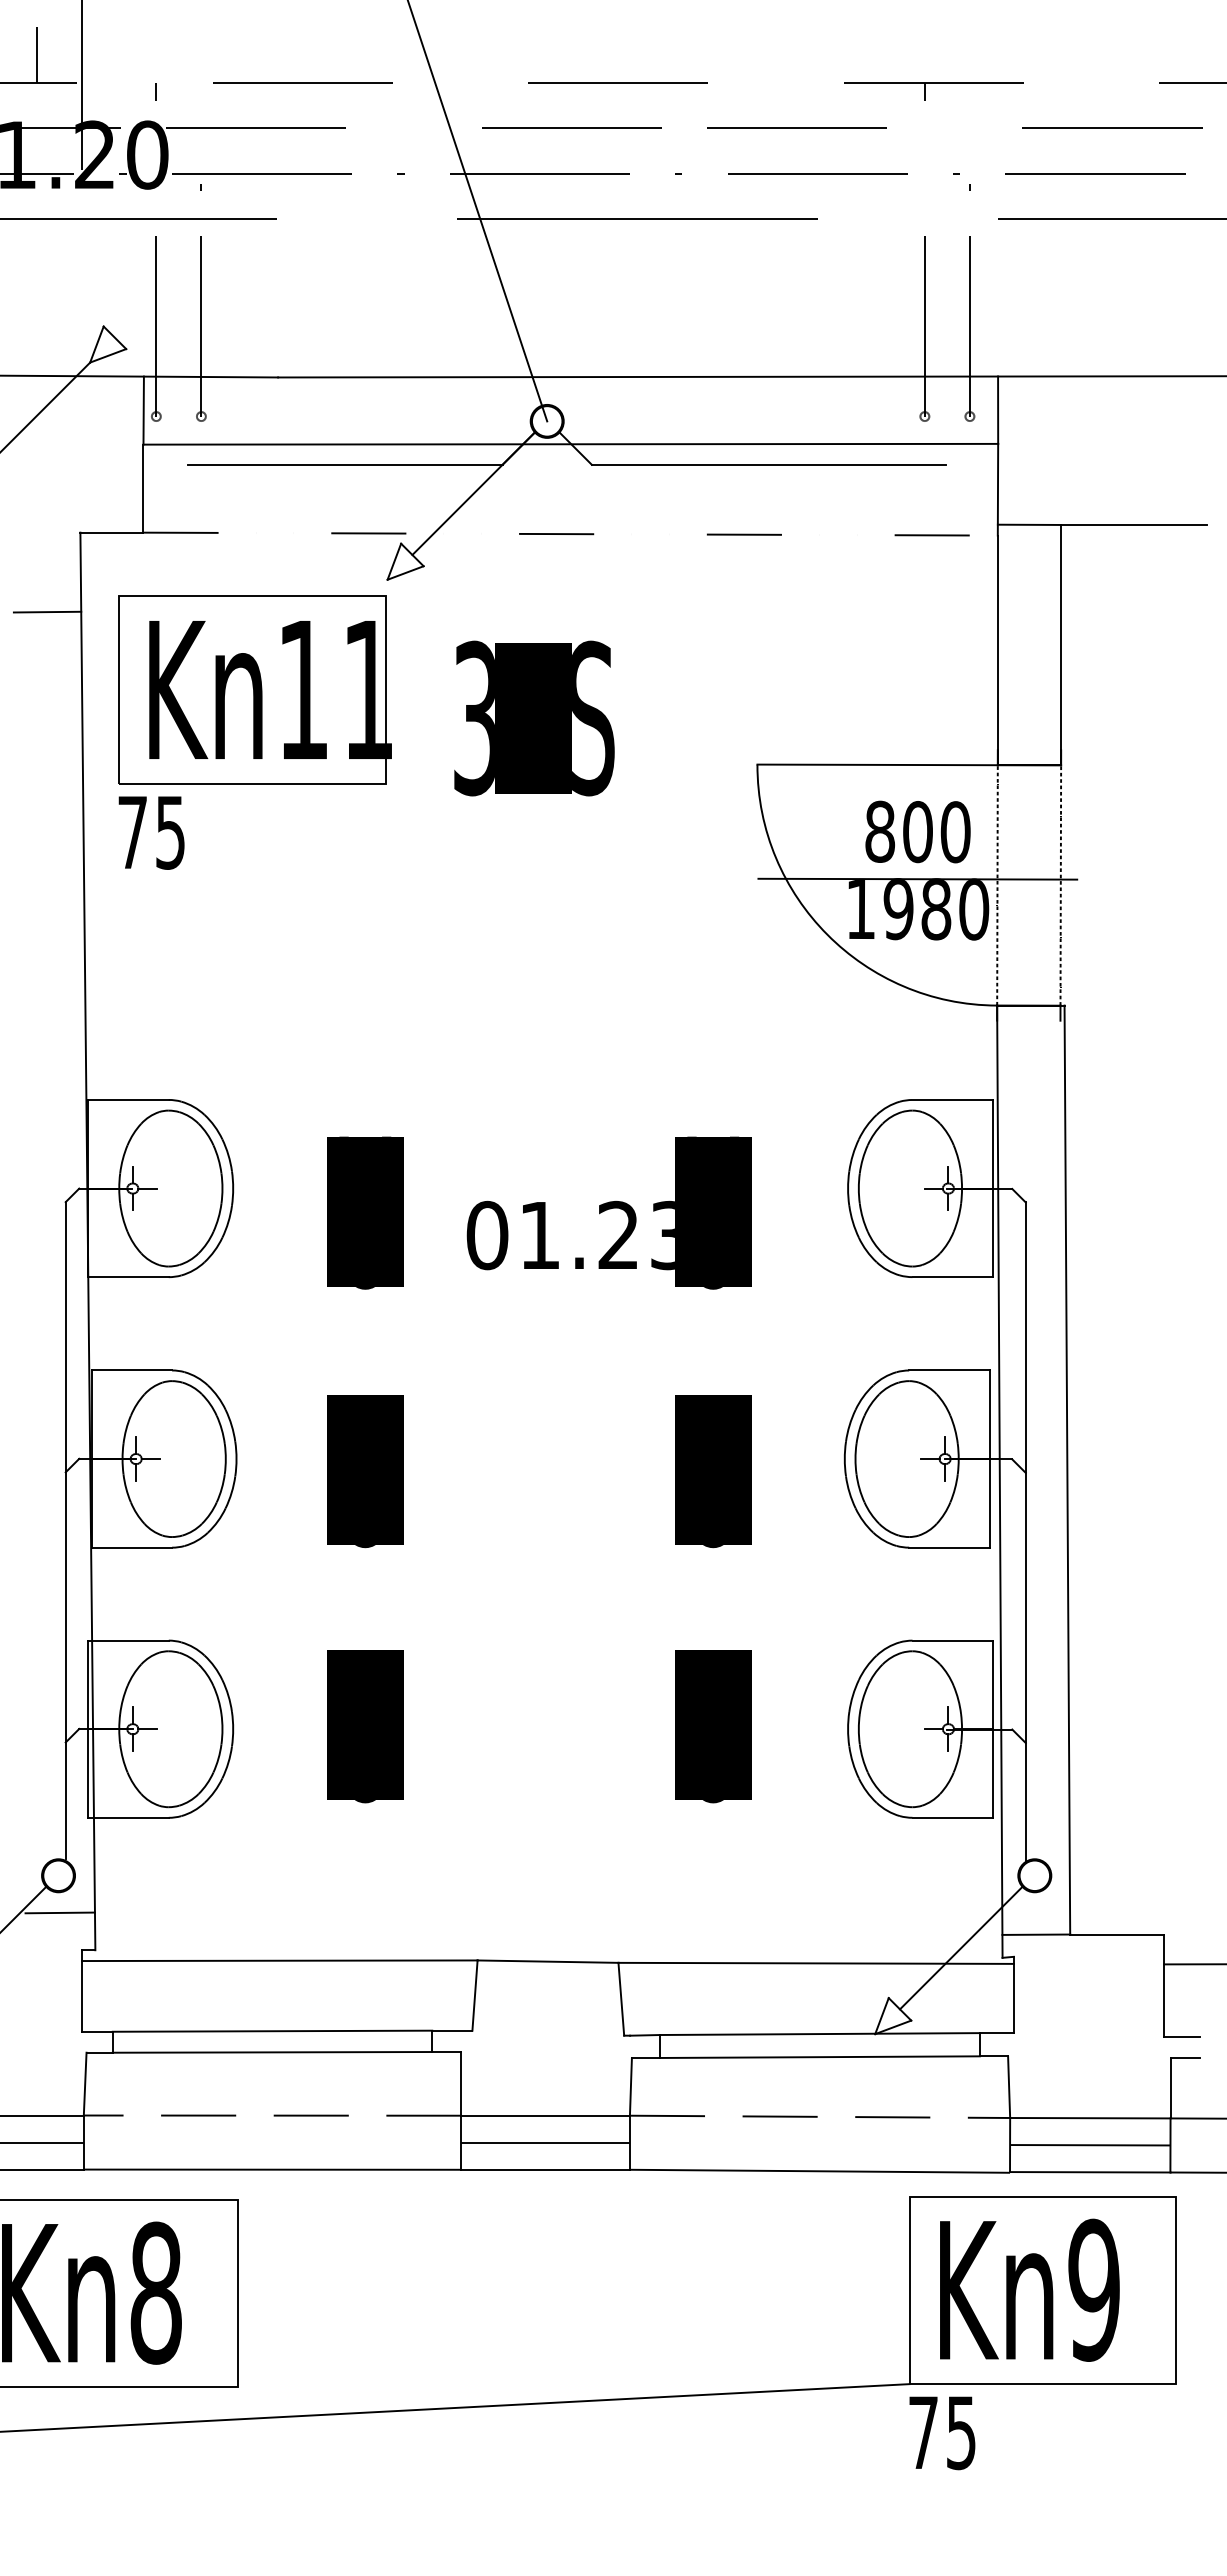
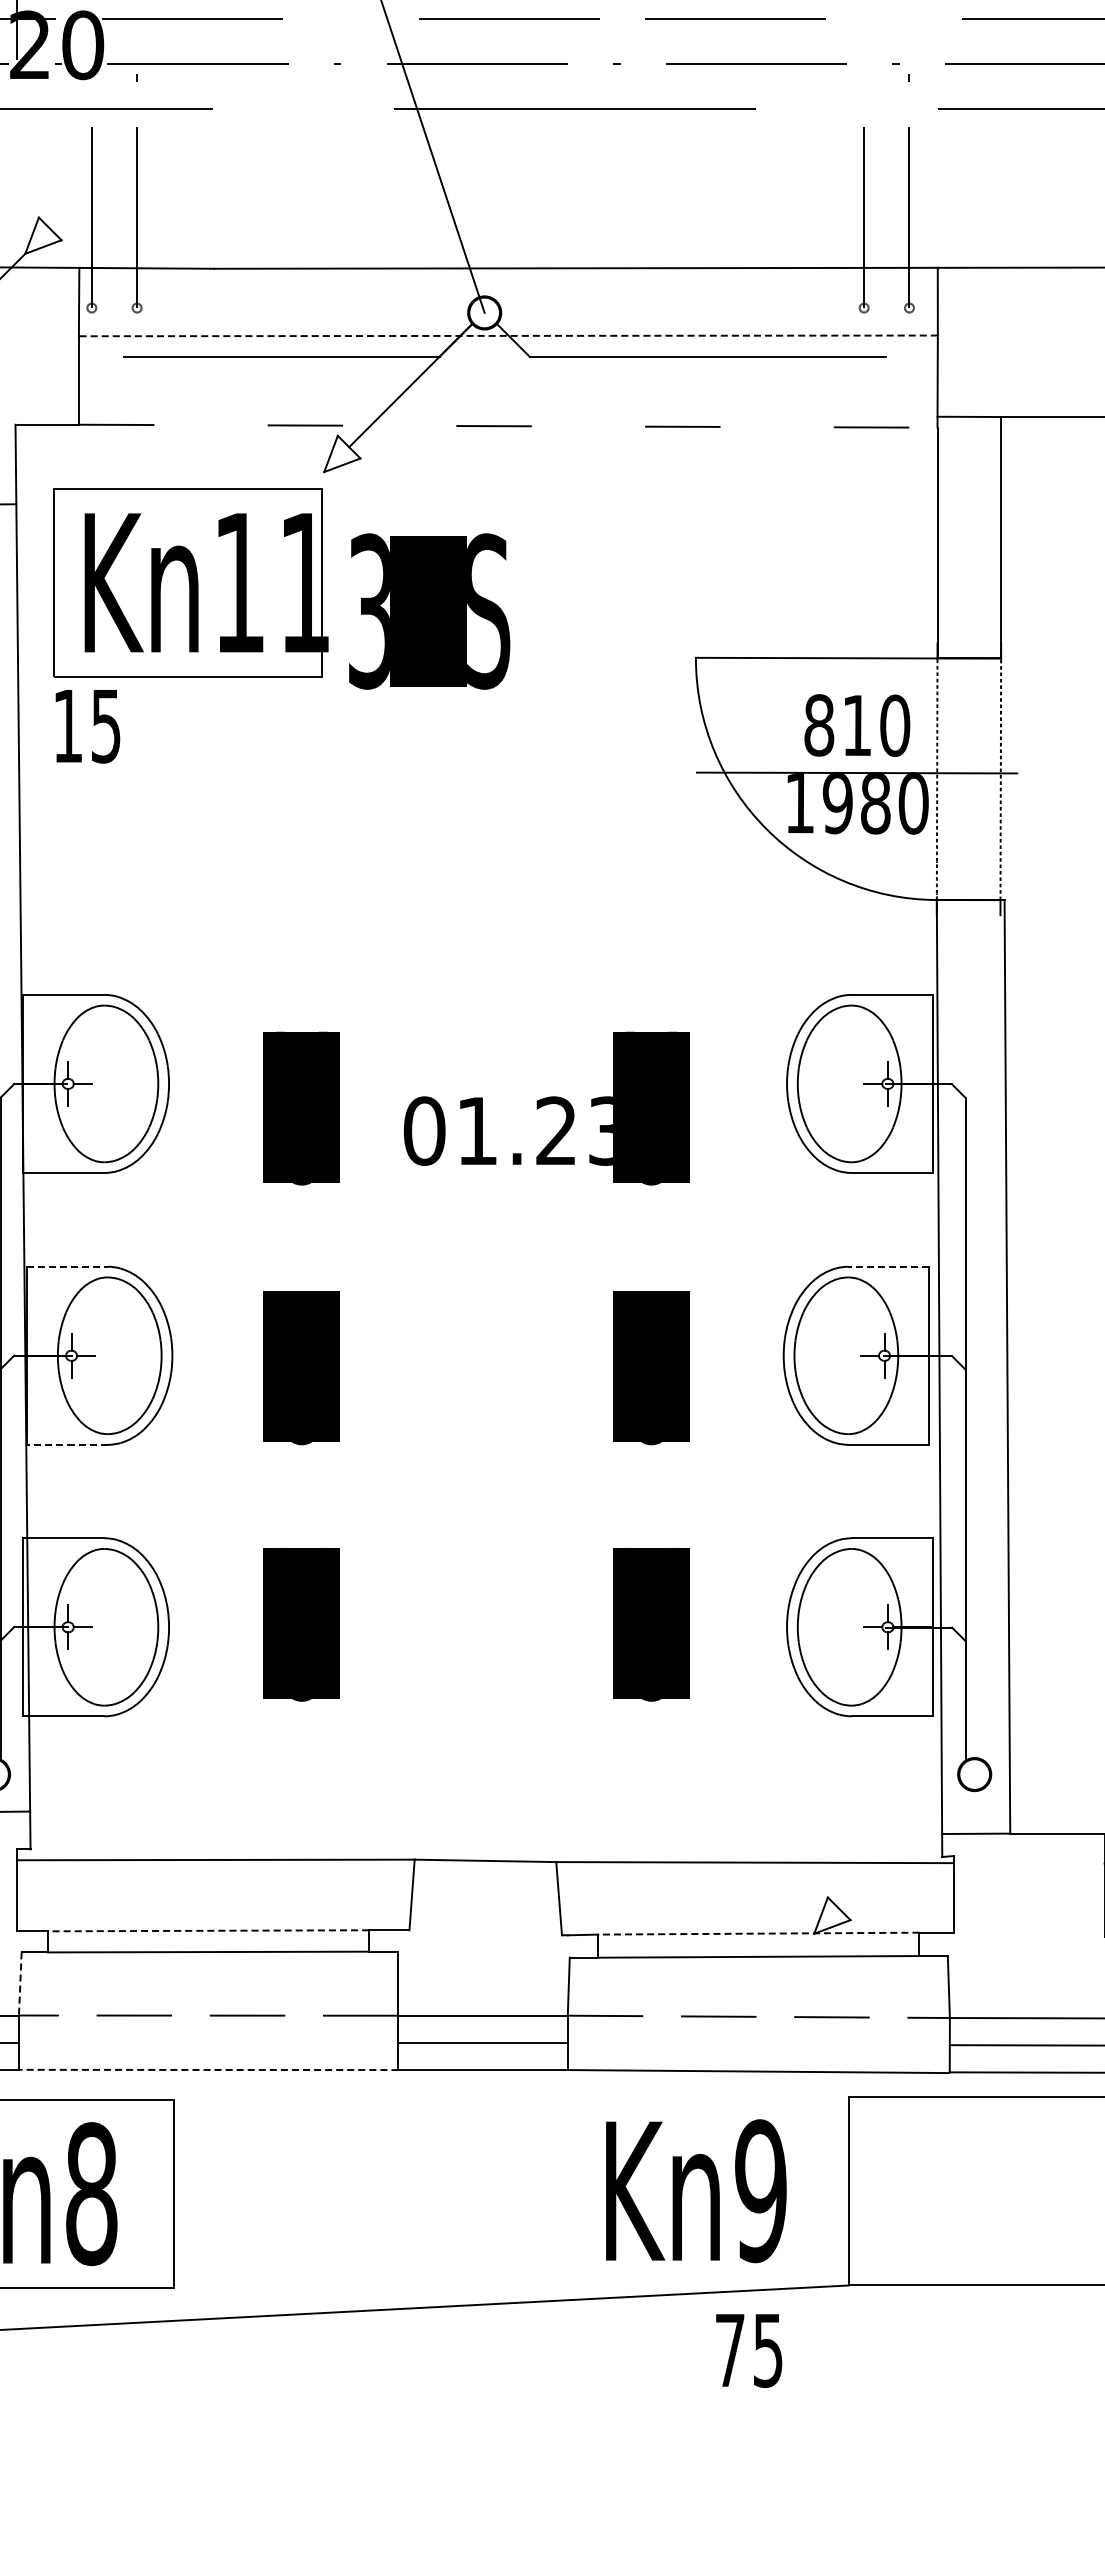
line: (570, 444) -> (508, 336), solid -> dashed
text: (534, 718) -> (429, 611), moved
text: (132, 832) -> (67, 726), 75 -> 15
text: (917, 832) -> (856, 726), 800 -> 810
line: (132, 1370) -> (67, 1266), solid -> dashed
line: (948, 1370) -> (887, 1266), solid -> dashed
line: (131, 1547) -> (66, 1444), solid -> dashed
line: (961, 1947) -> (901, 1846), removed
line: (272, 2031) -> (208, 1931), solid -> dashed
line: (820, 2034) -> (759, 1934), solid -> dashed
line: (85, 2084) -> (20, 1984), solid -> dashed
line: (272, 2169) -> (208, 2069), solid -> dashed
text: (1029, 2289) -> (695, 2190), moved
text: (942, 2433) -> (749, 2351), moved

